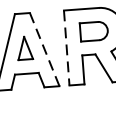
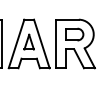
line: (44, 48) -> (41, 43), dashed -> solid
line: (67, 48) -> (56, 44), dashed -> solid

